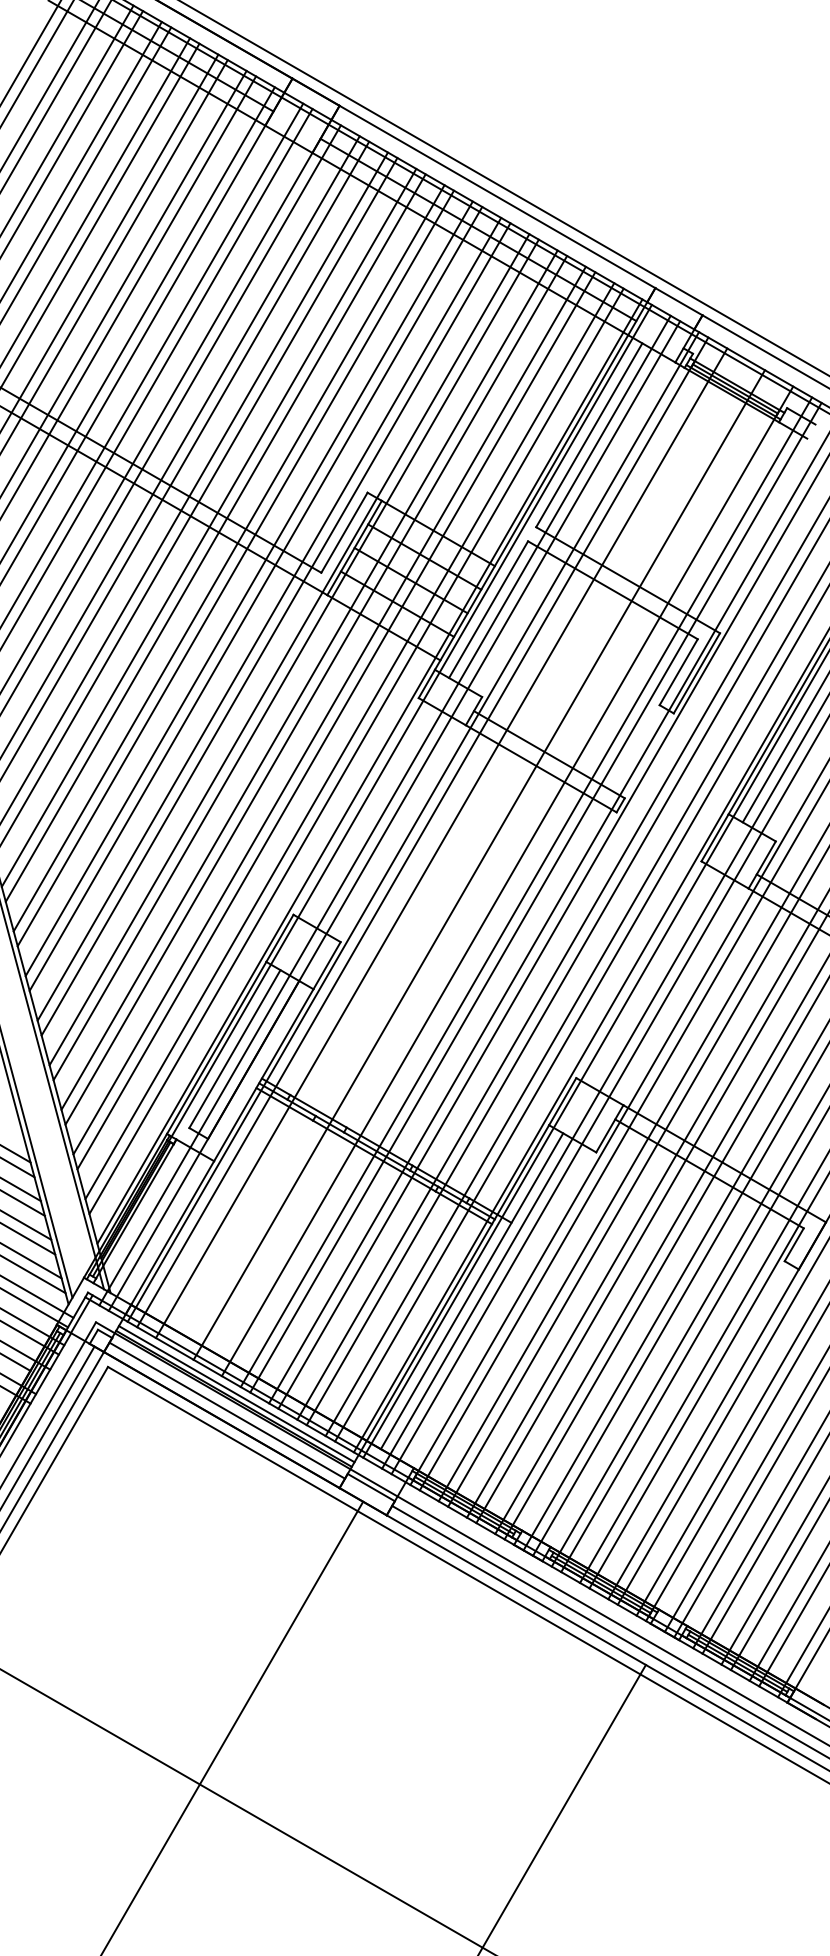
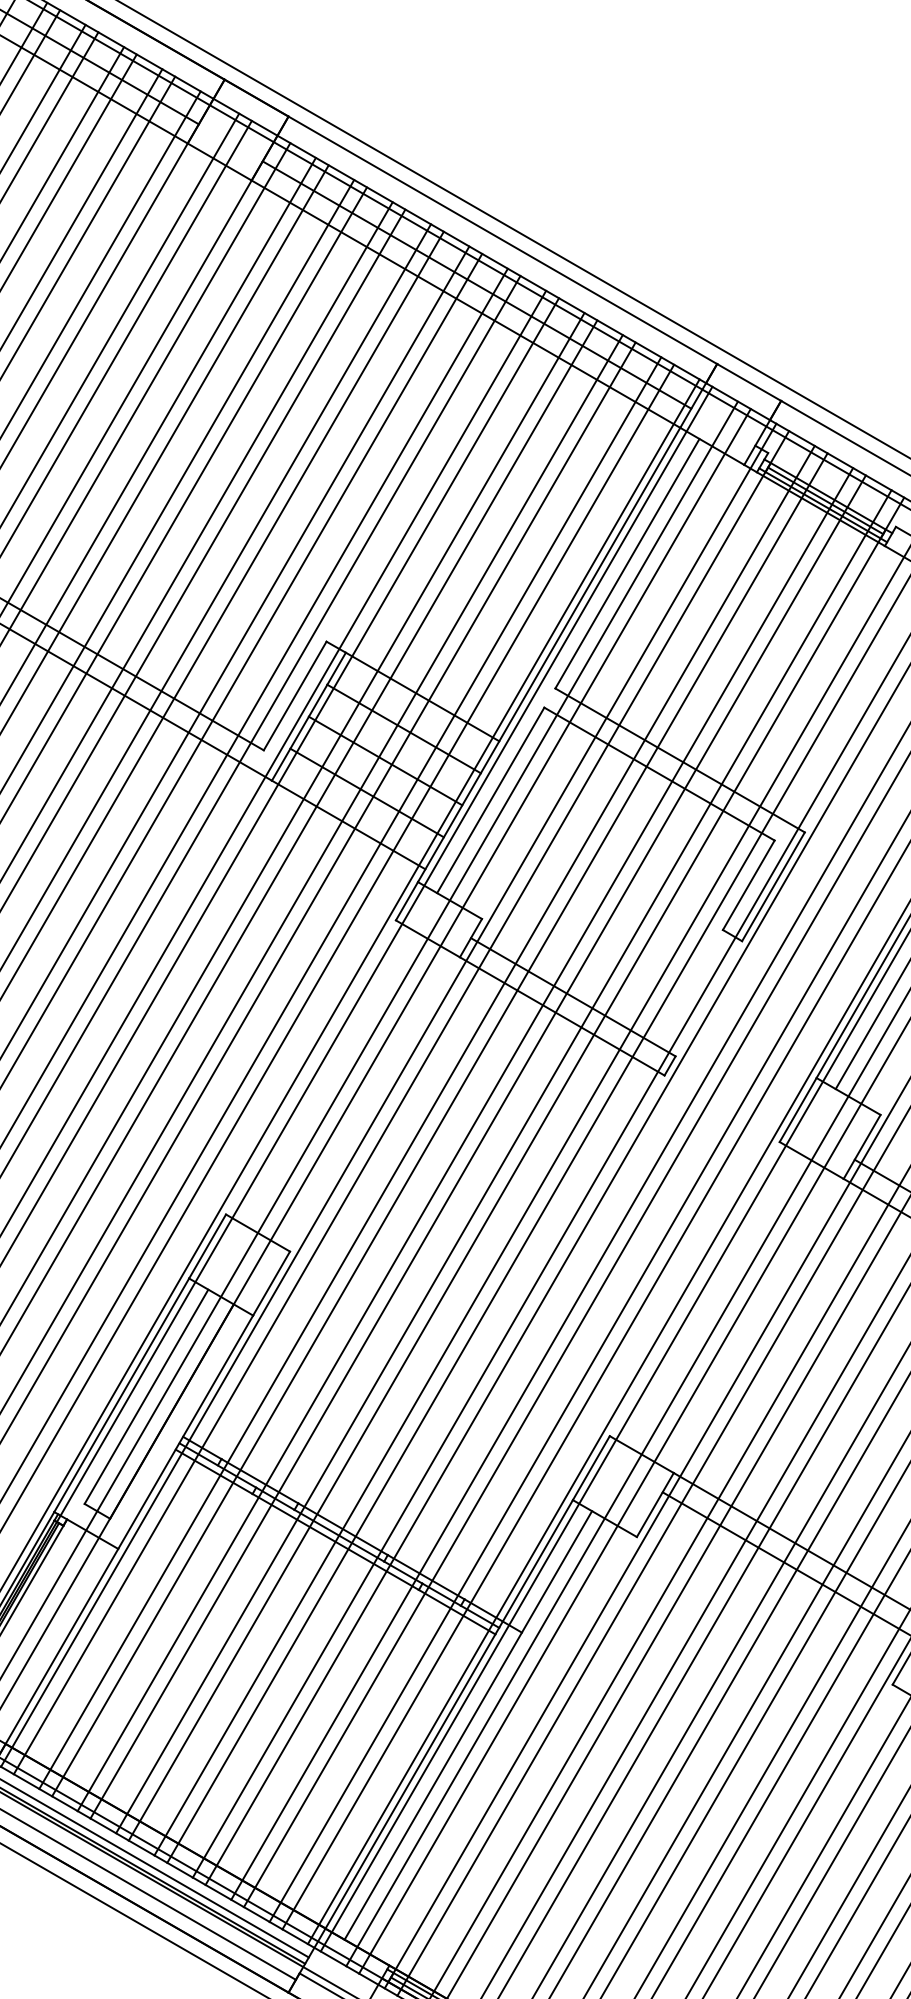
line: (450, 848) -> (439, 1124), added
line: (469, 859) -> (464, 1139), added
line: (497, 875) -> (502, 1161), added

